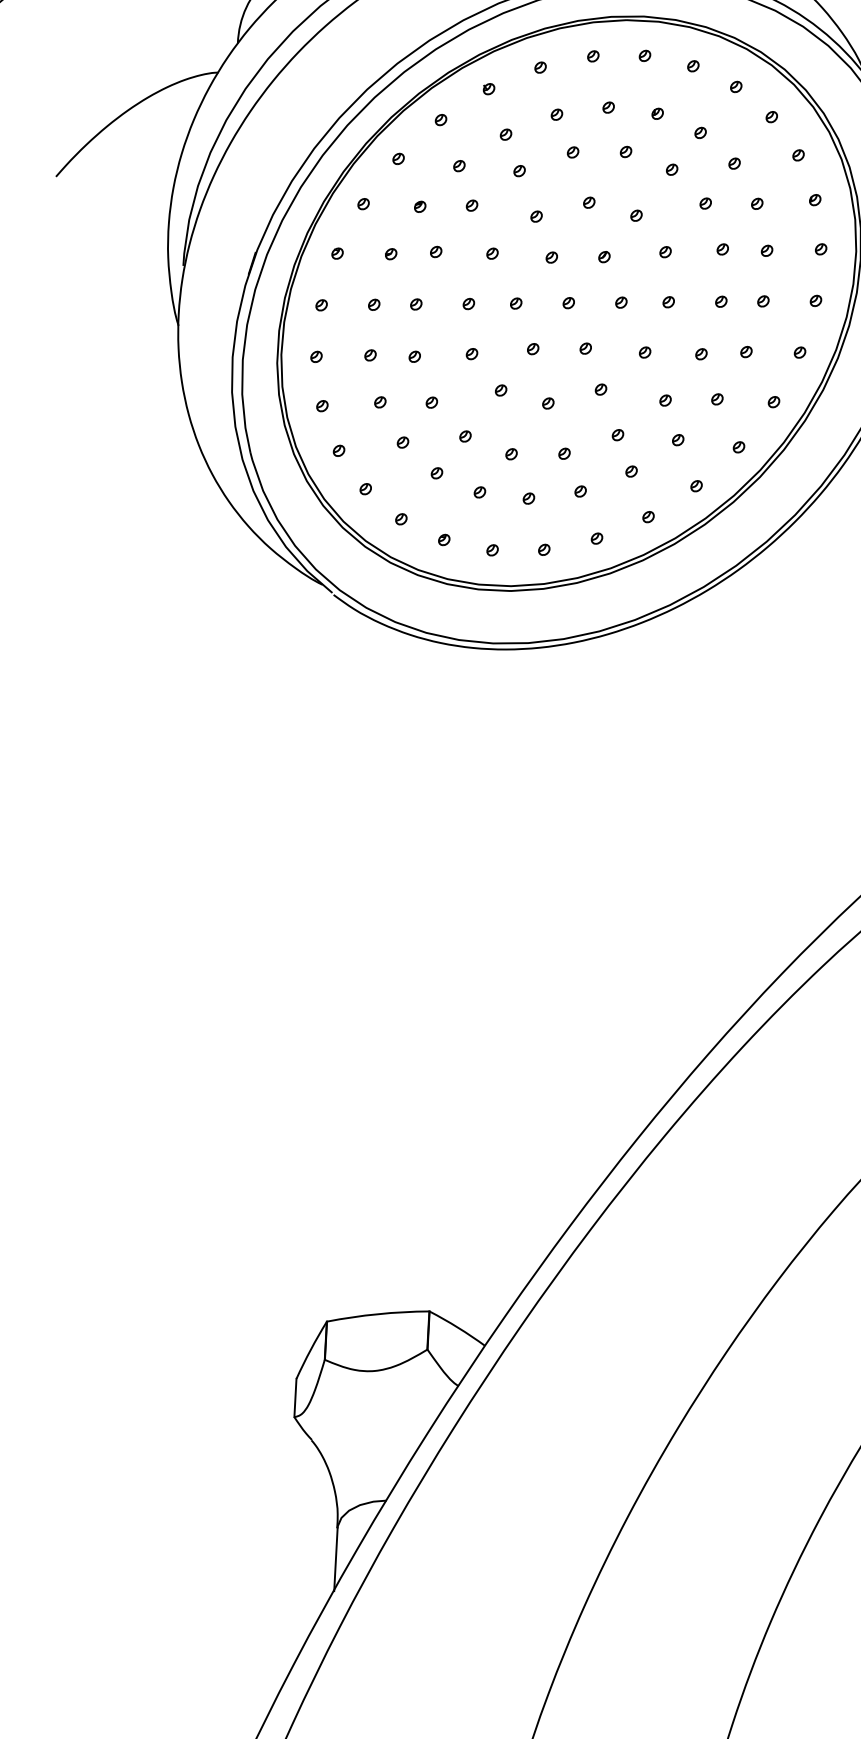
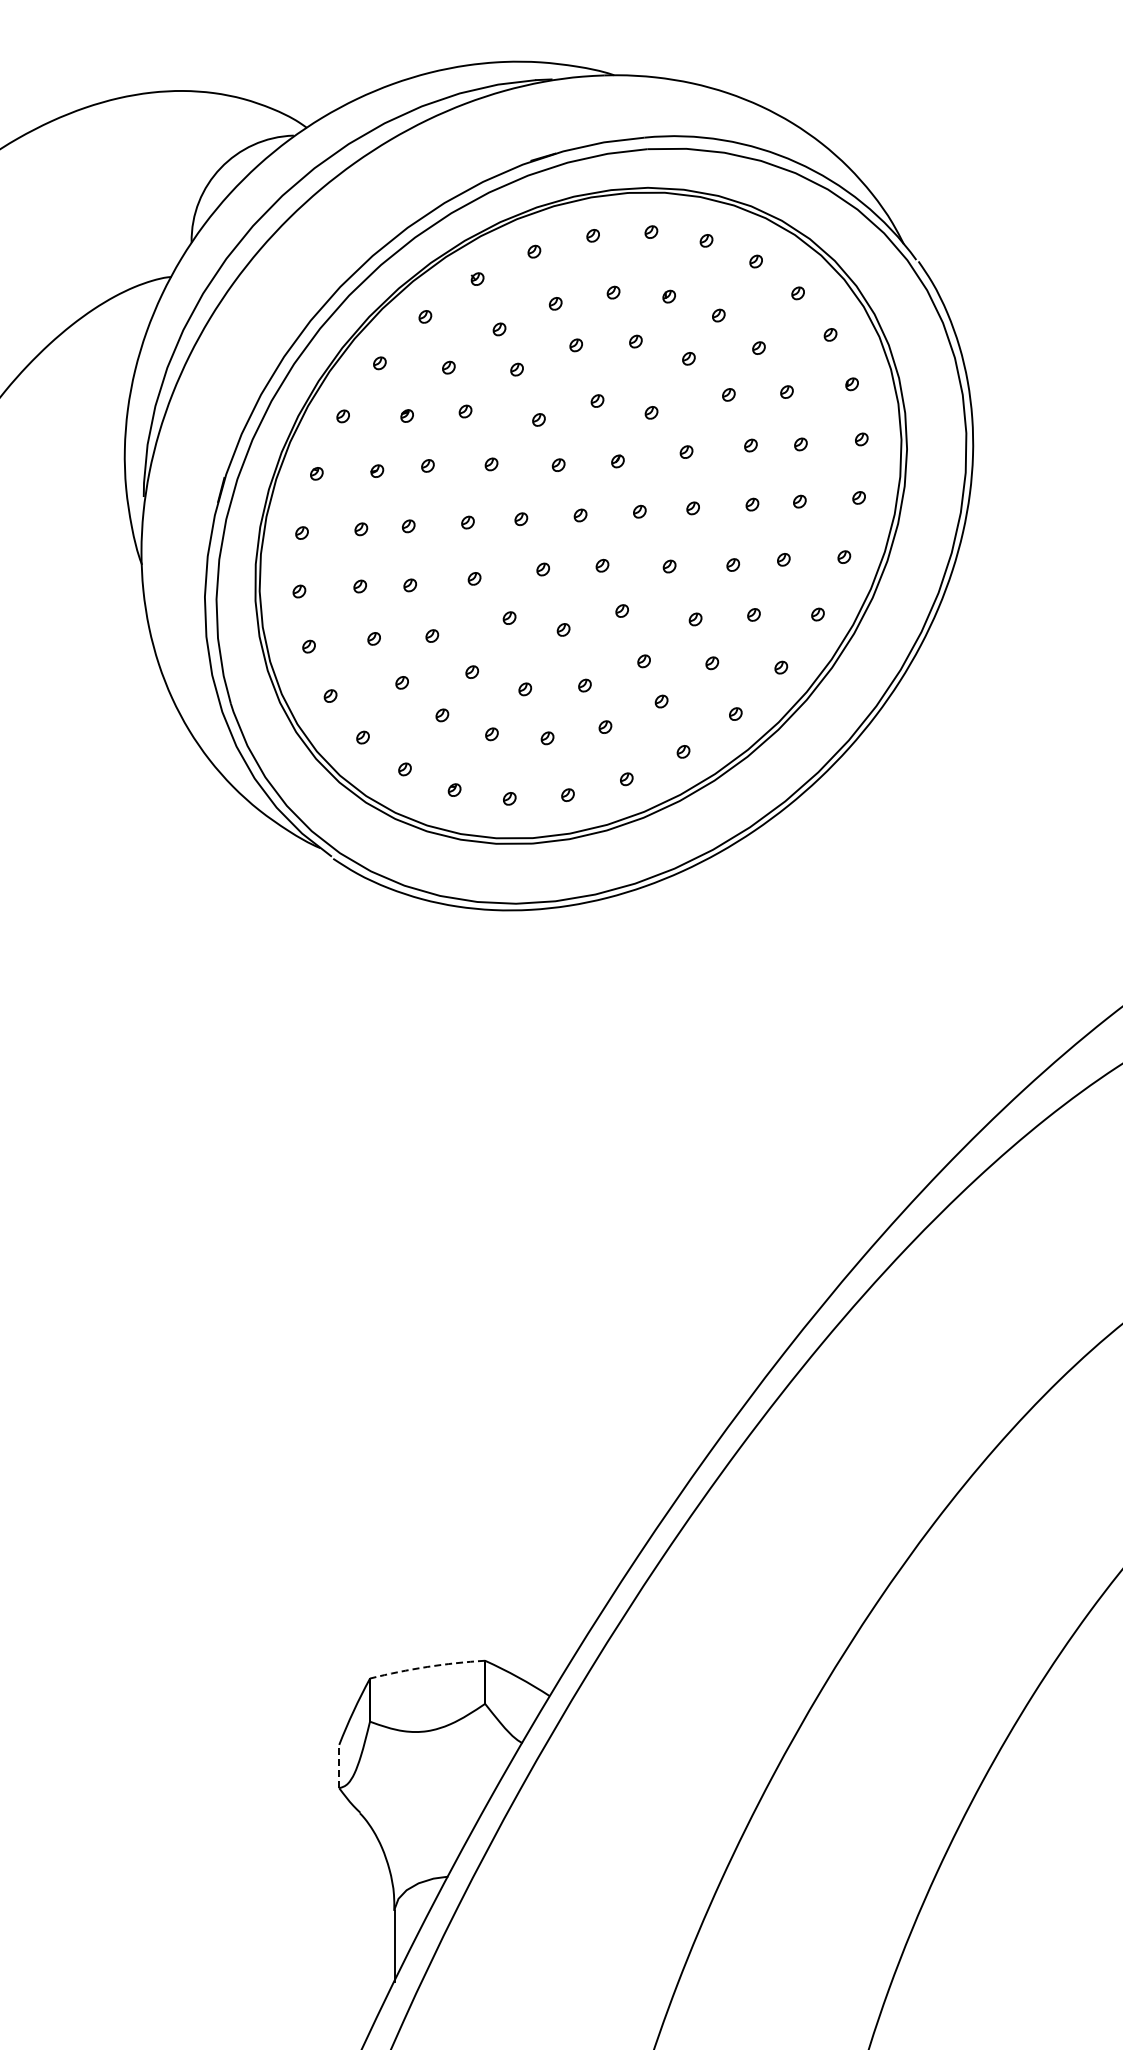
arc: (378, 1313) -> (427, 1666), solid -> dashed
line: (295, 1397) -> (339, 1766), solid -> dashed

